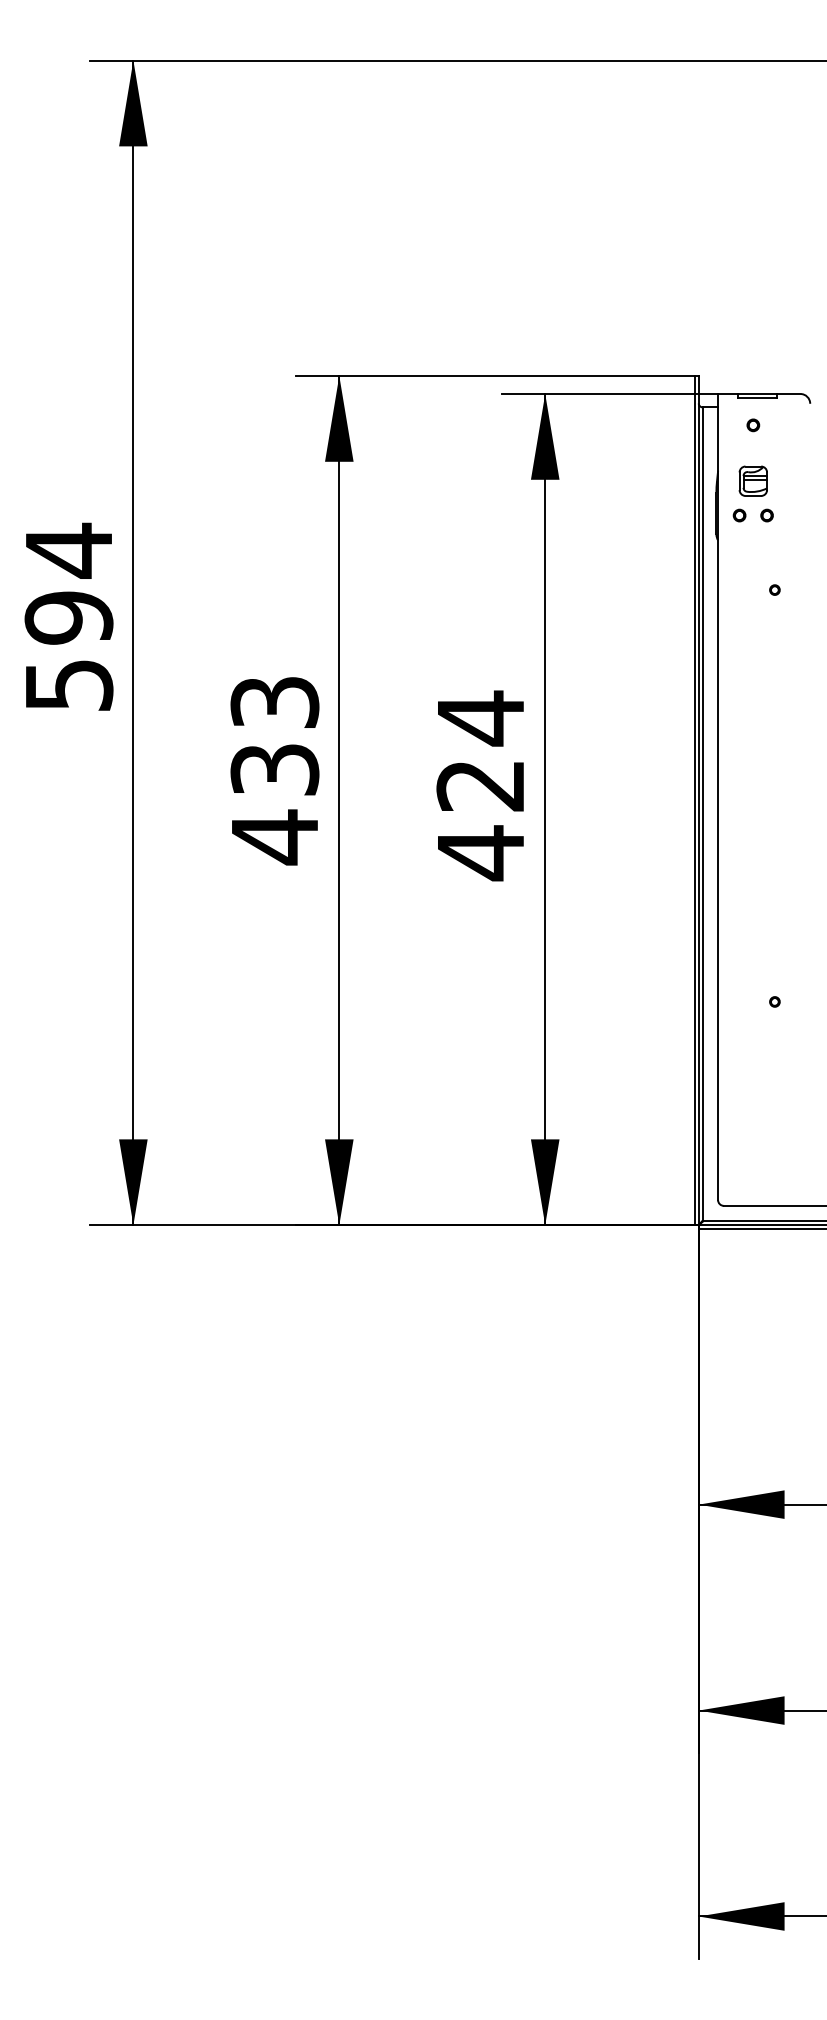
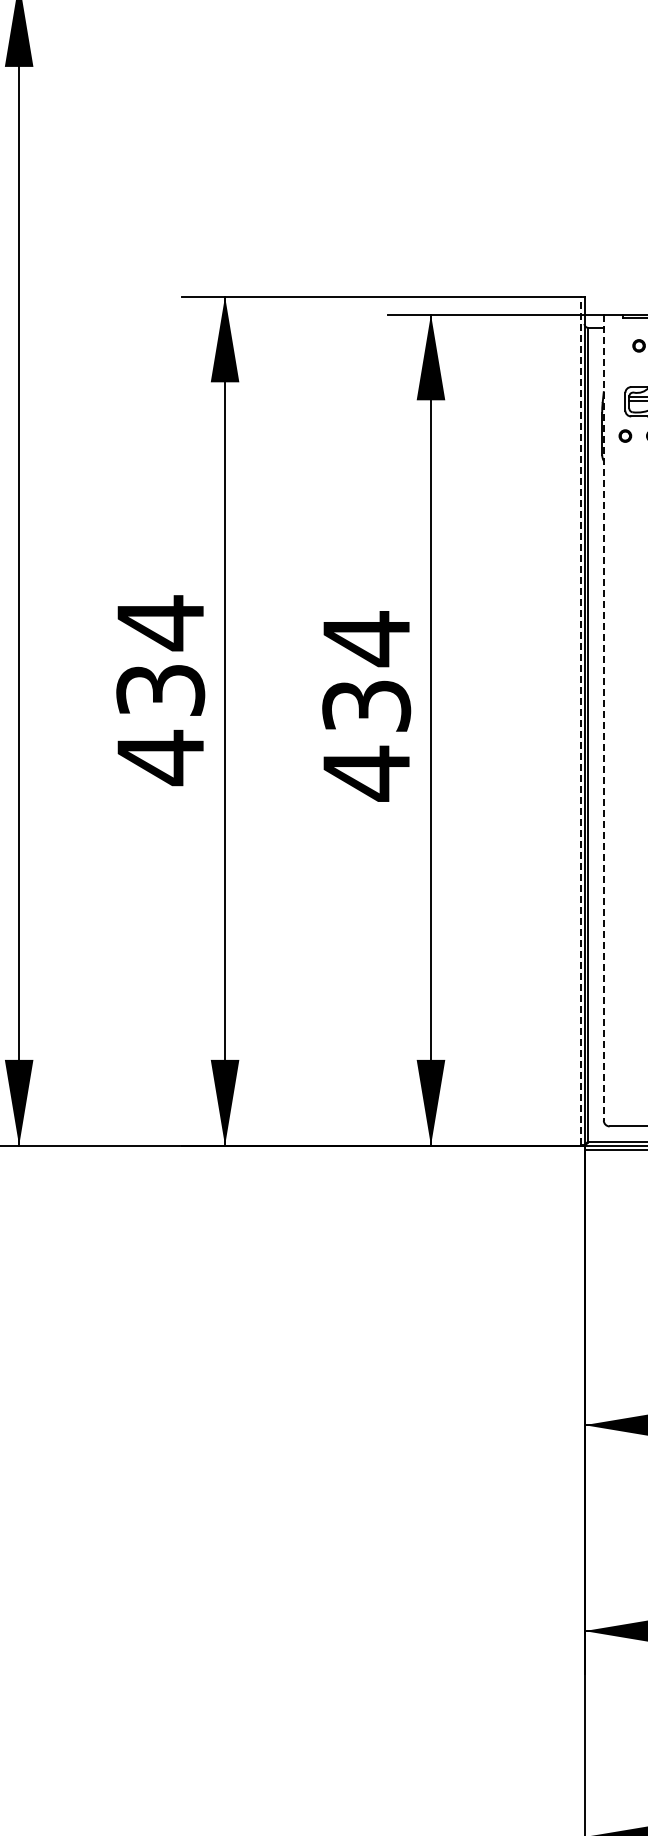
text: (274, 702) -> (160, 623), 433 -> 434
text: (480, 785) -> (366, 706), 424 -> 434
line: (718, 797) -> (604, 718), solid -> dashed
line: (694, 799) -> (580, 720), solid -> dashed

